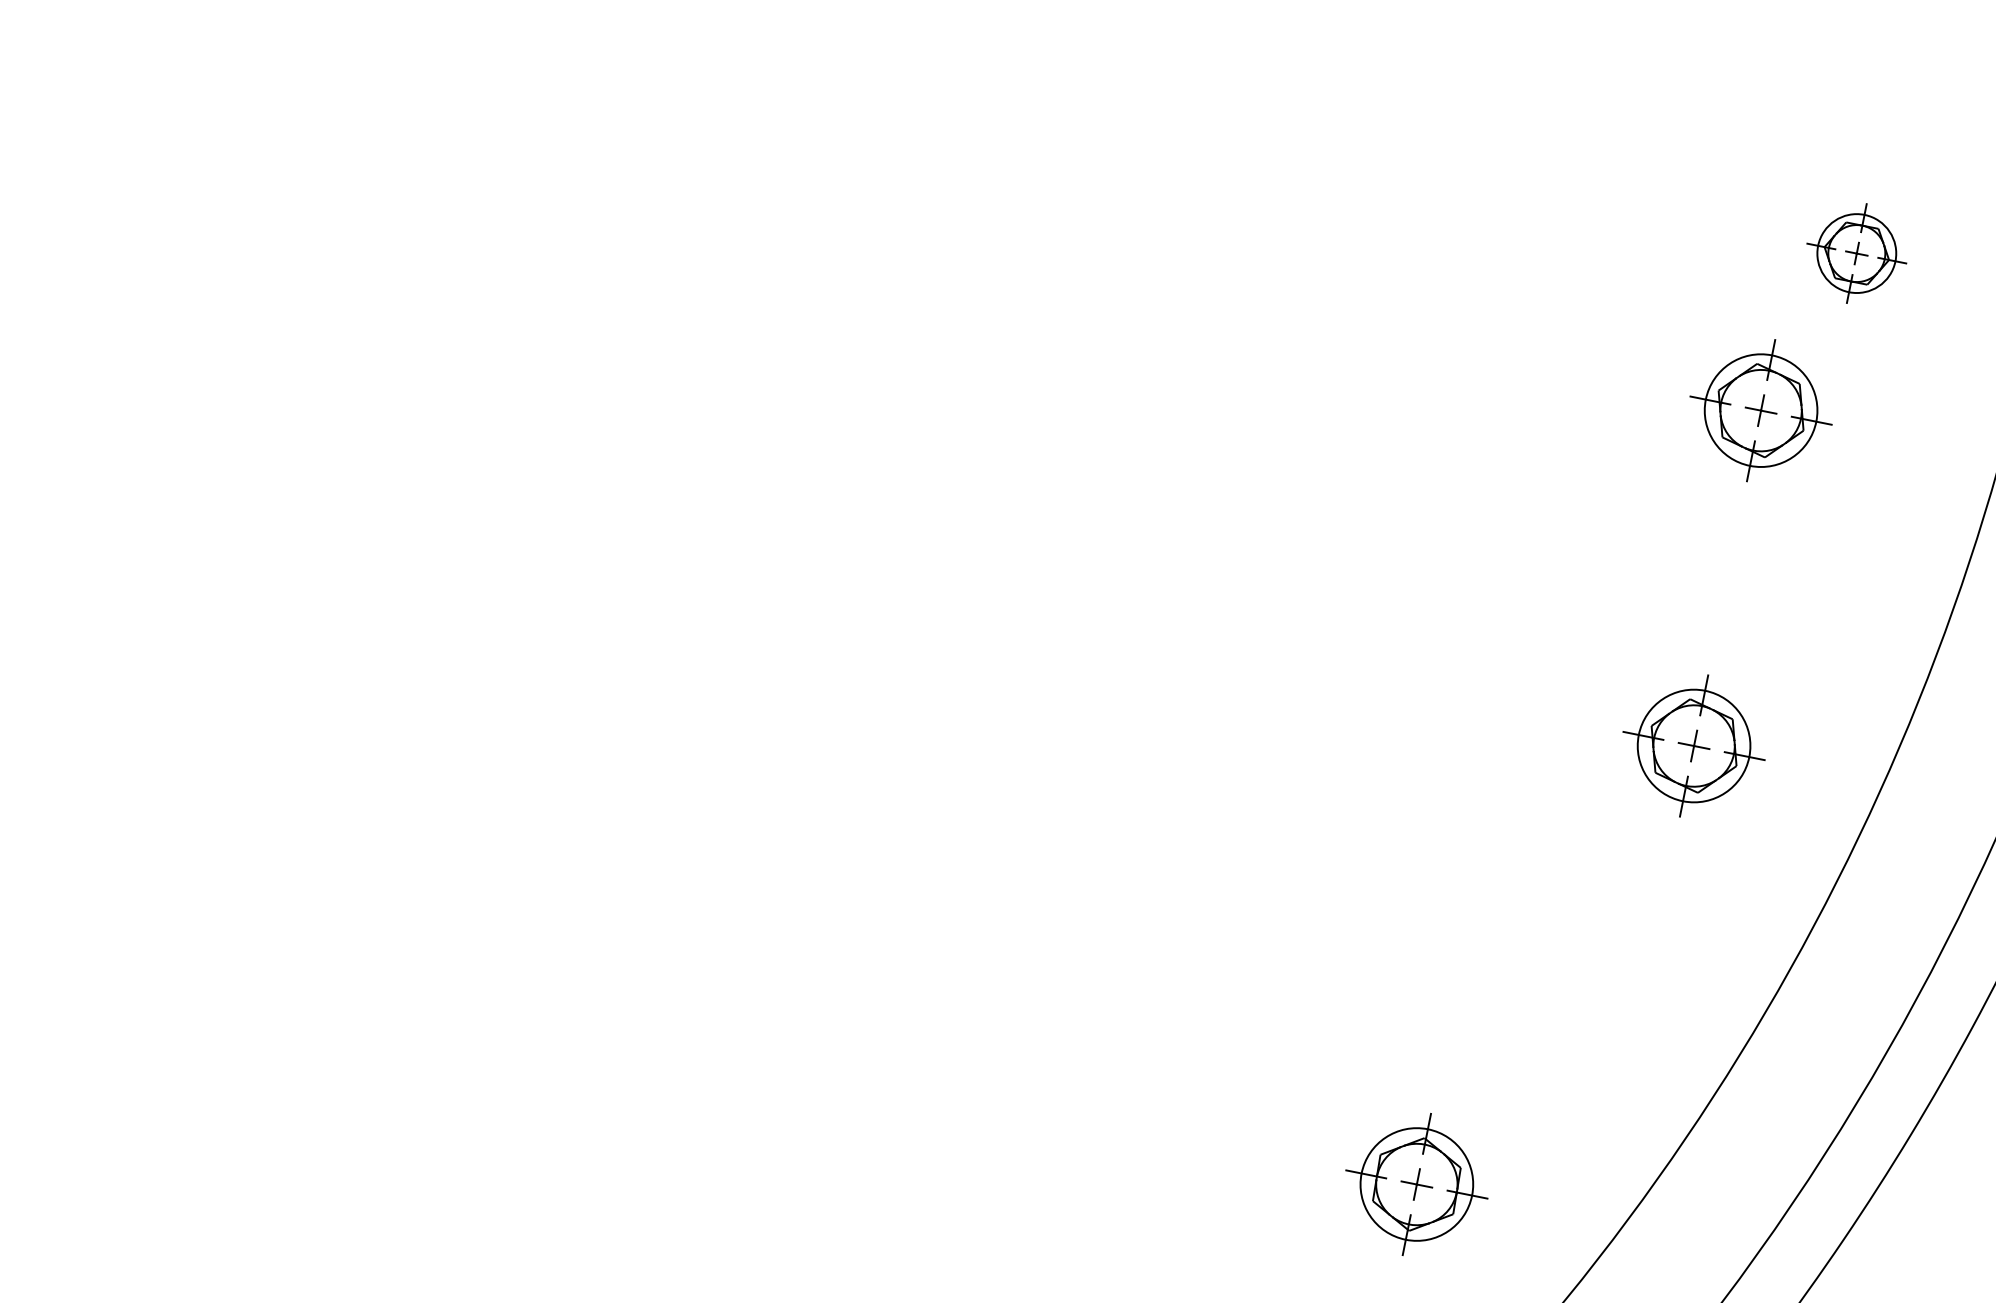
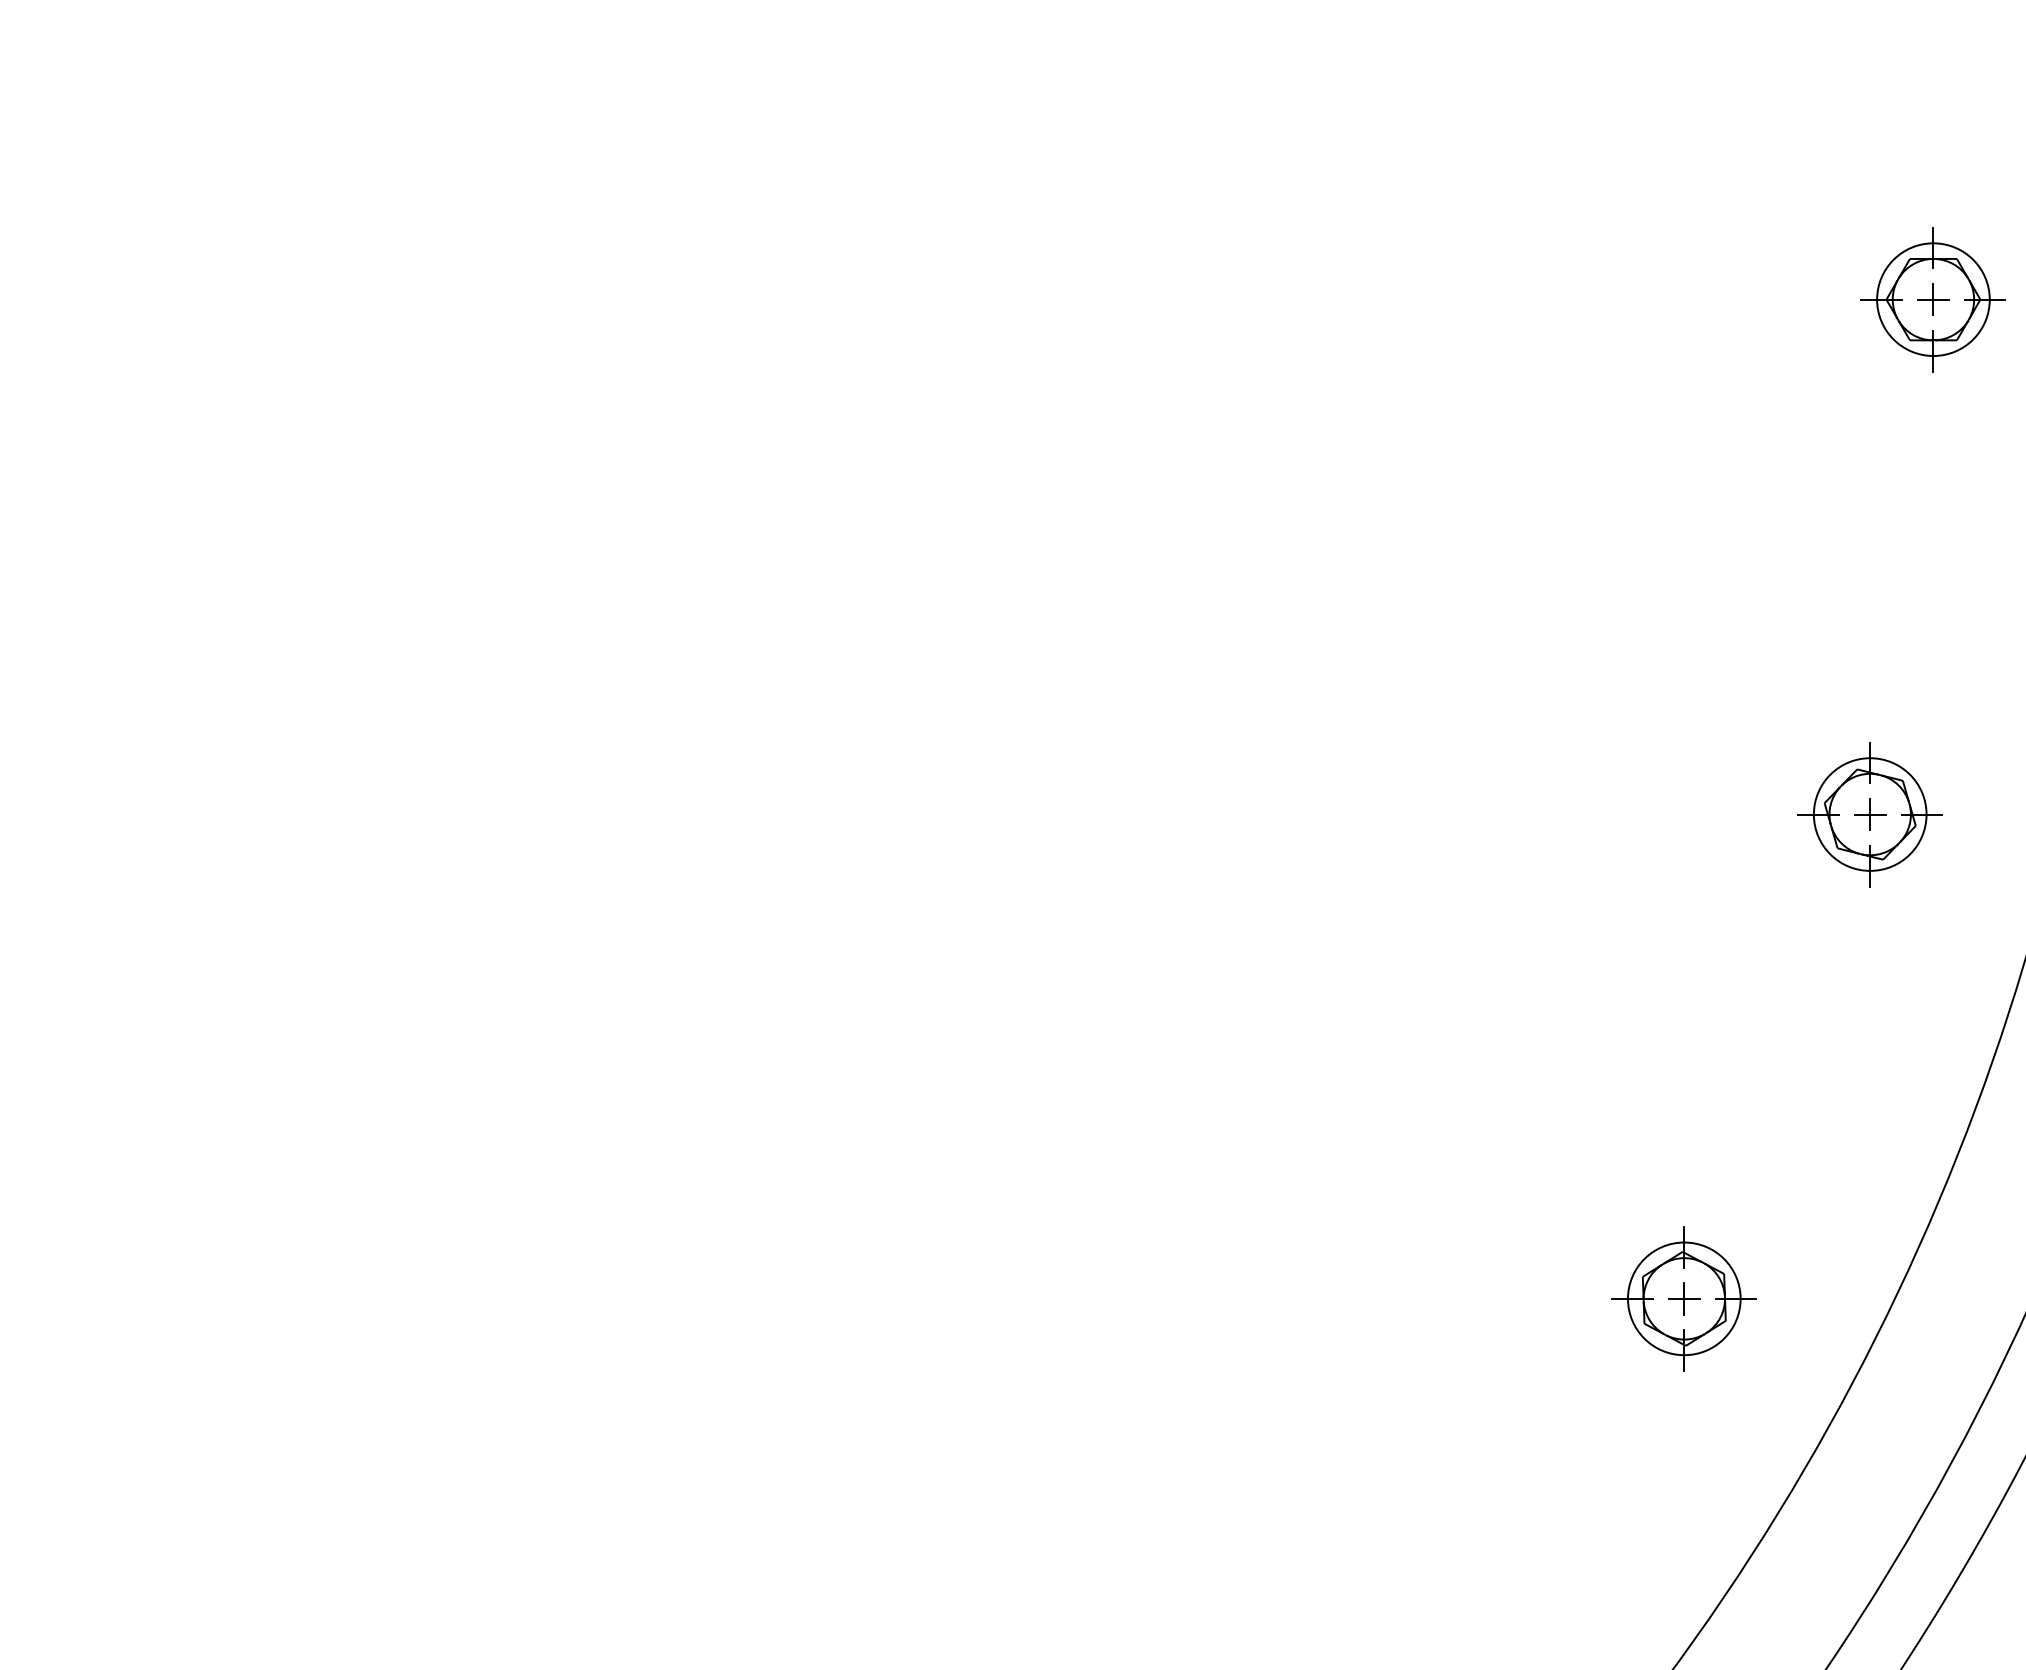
part: (1856, 253) -> (1932, 299), size x1.43
part: (1760, 410) -> (1869, 472), removed

